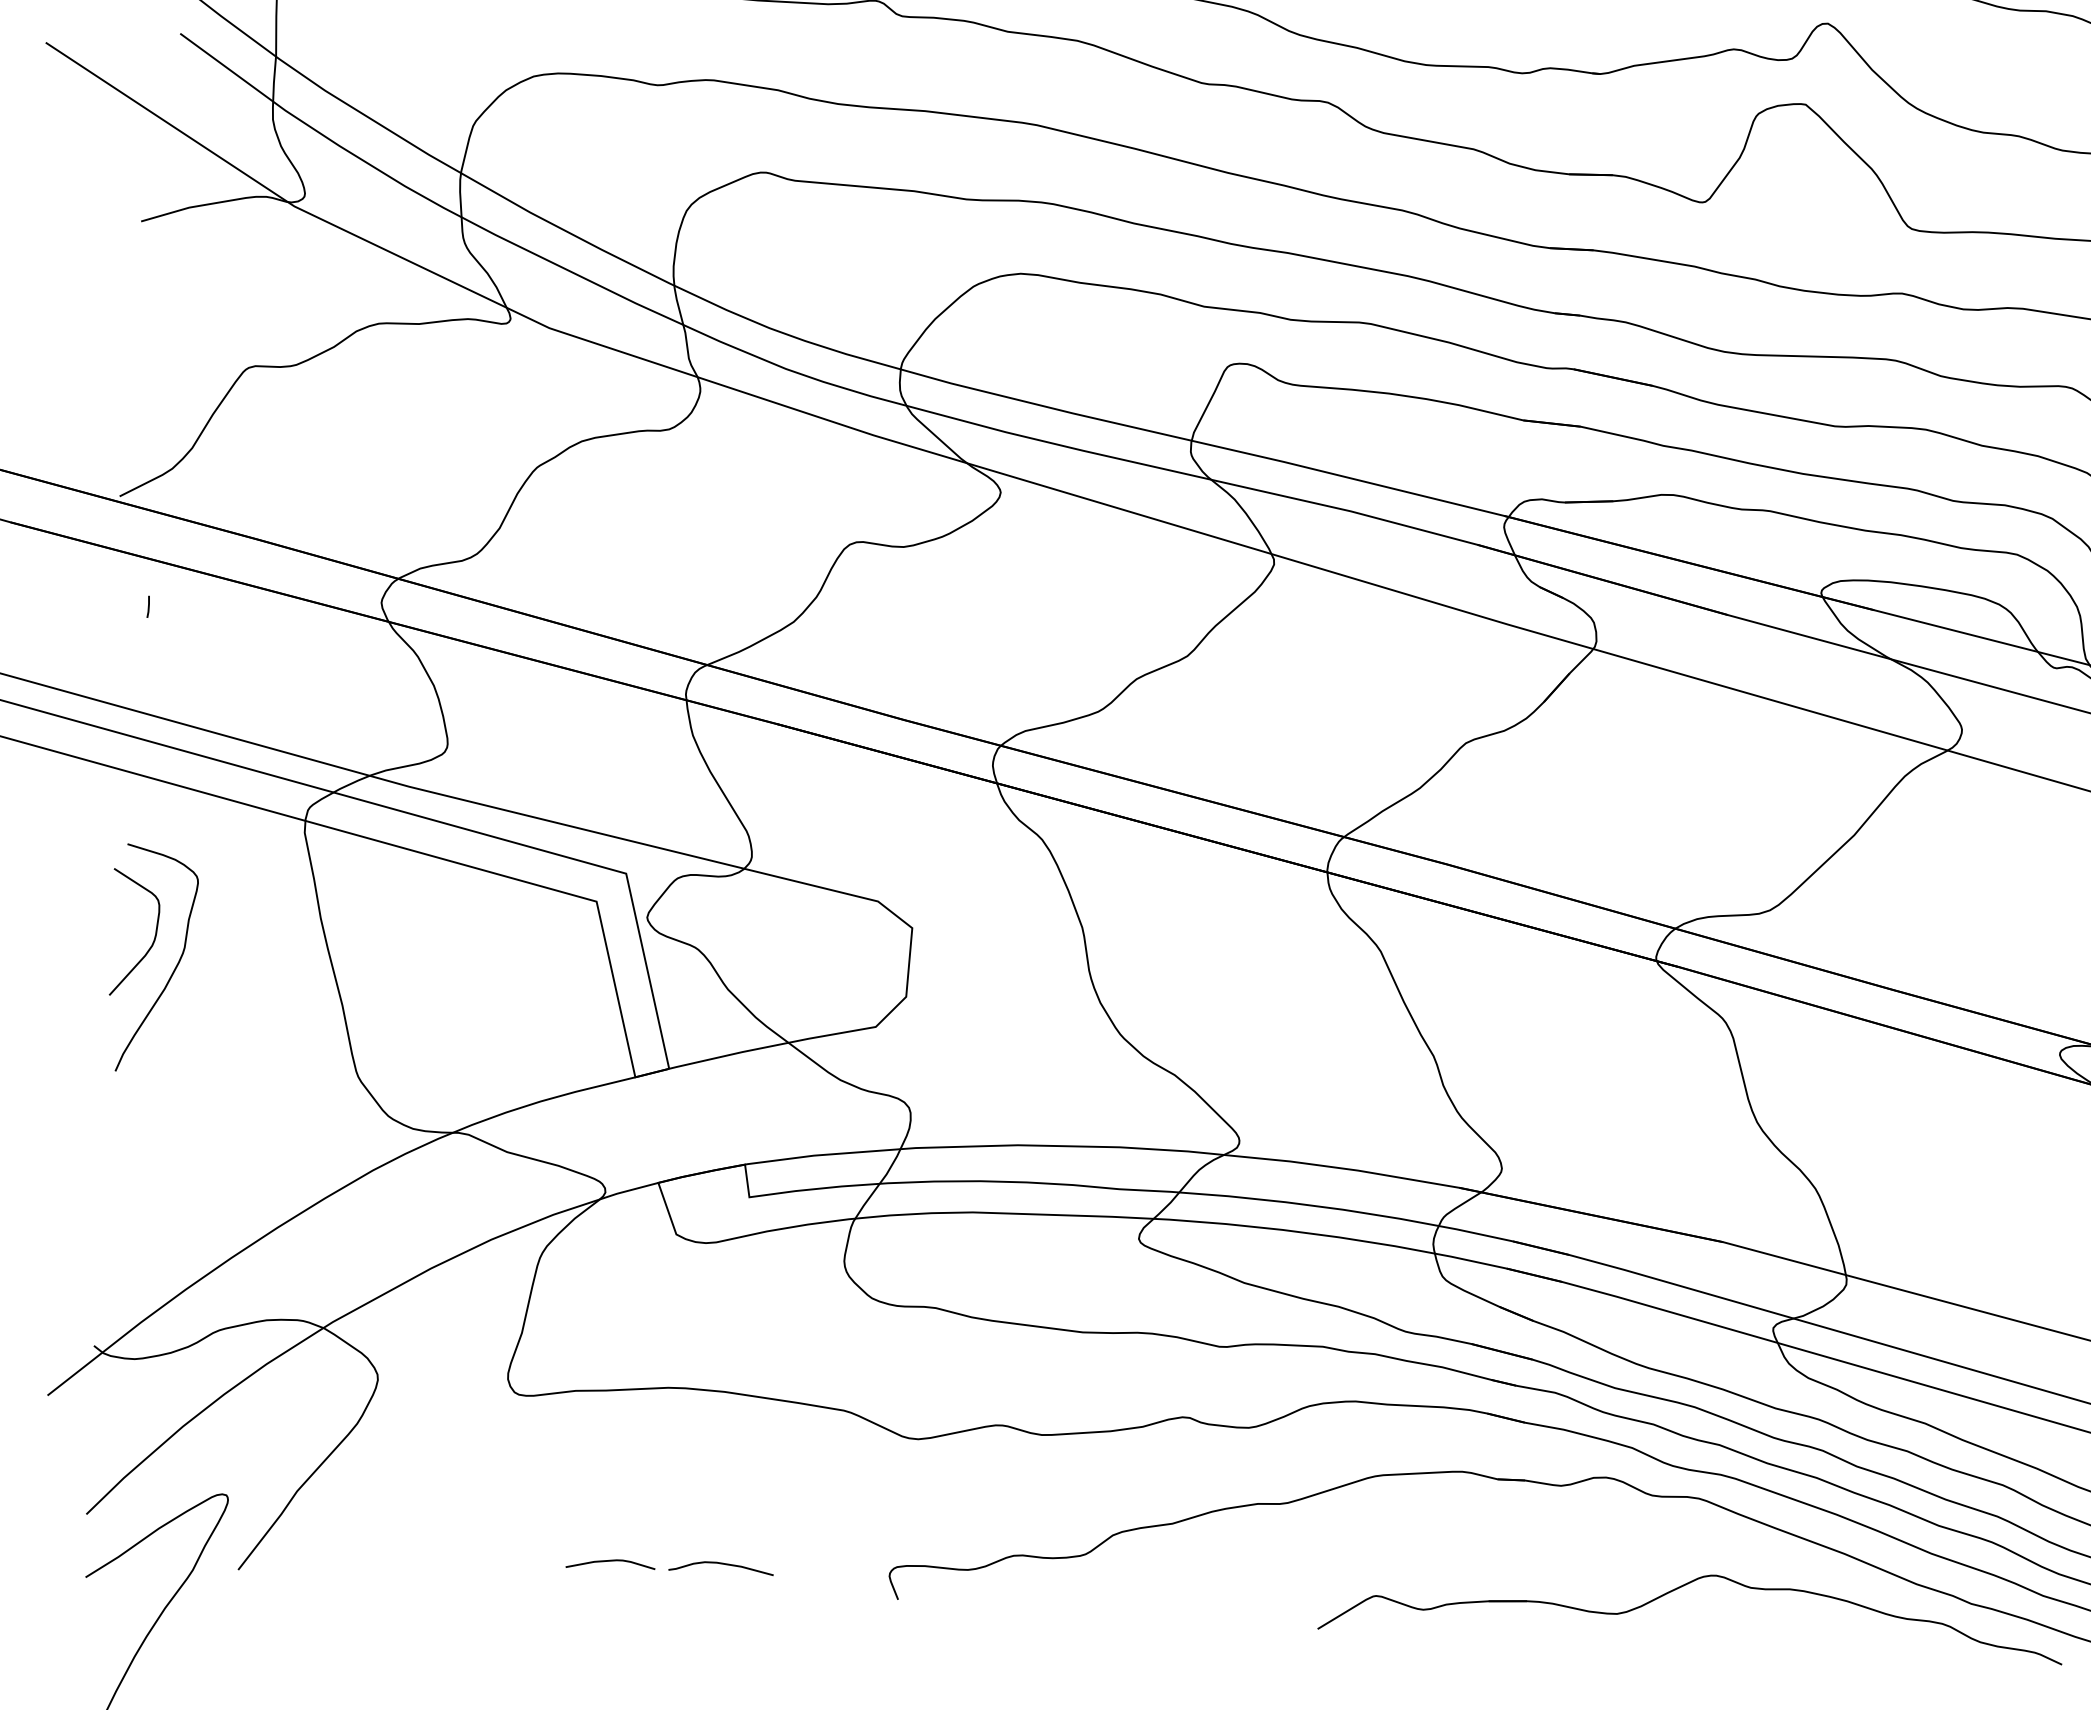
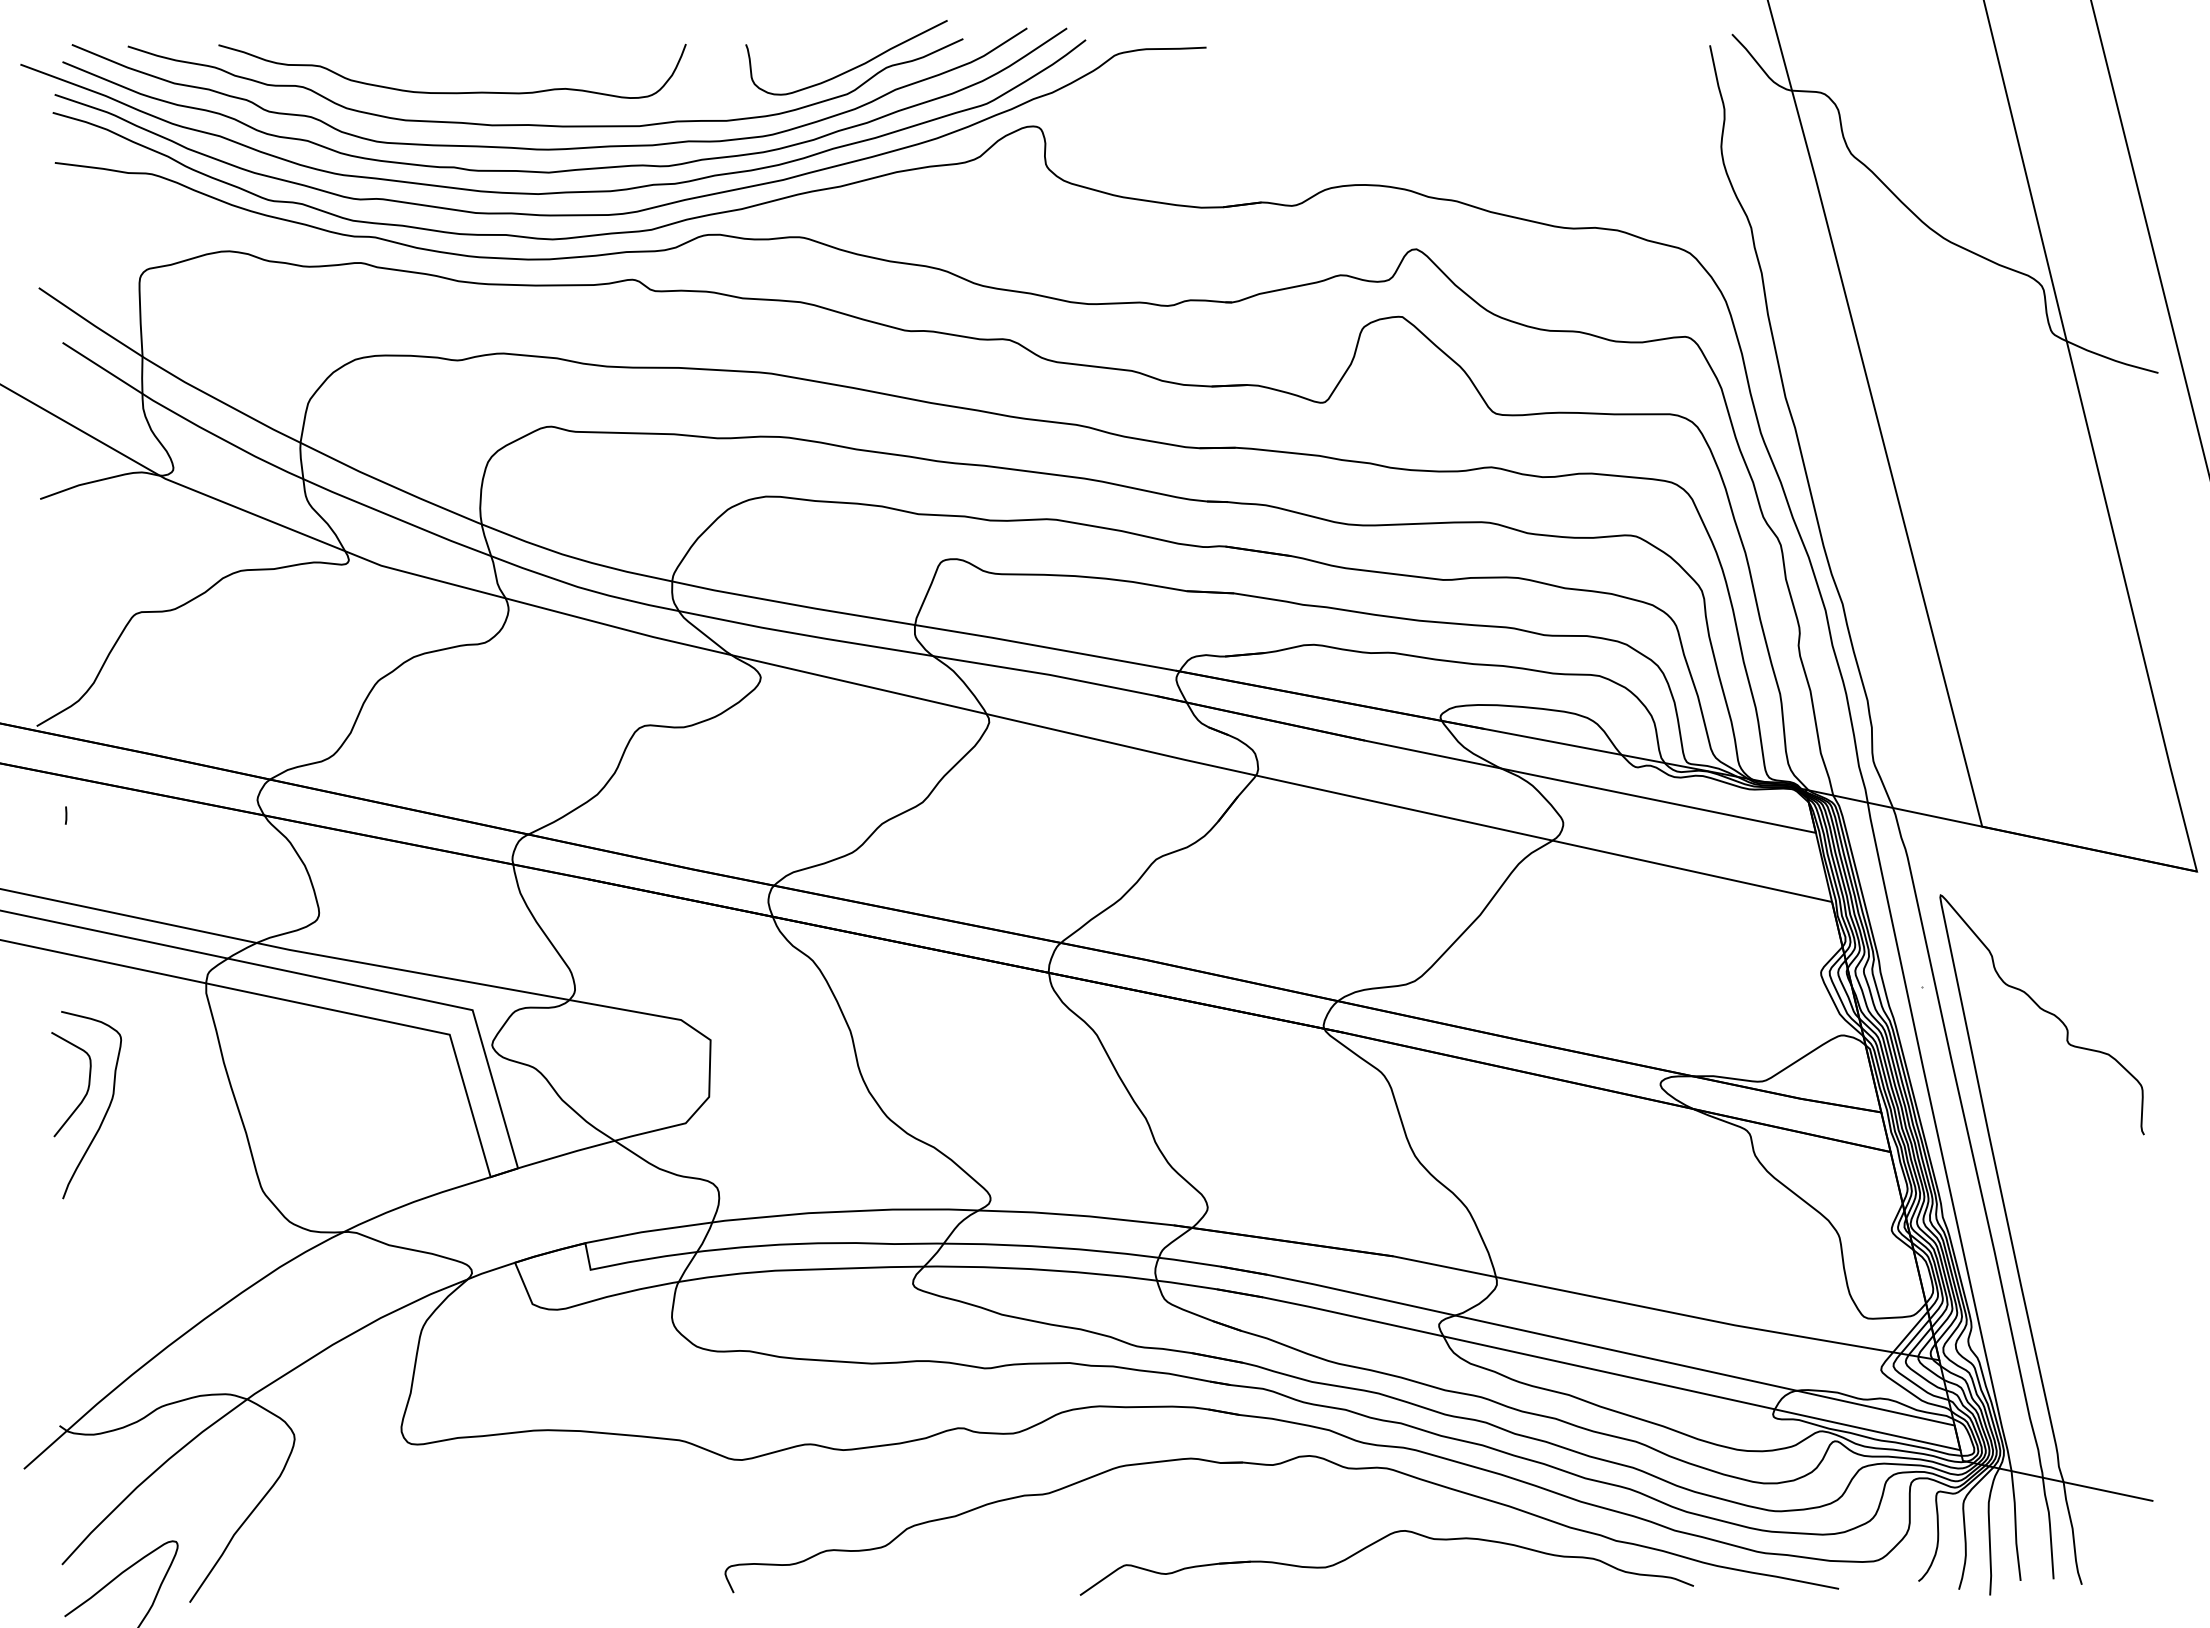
curve: (610, 1561) -> (495, 1576), removed
curve: (721, 1564) -> (586, 1573), removed

